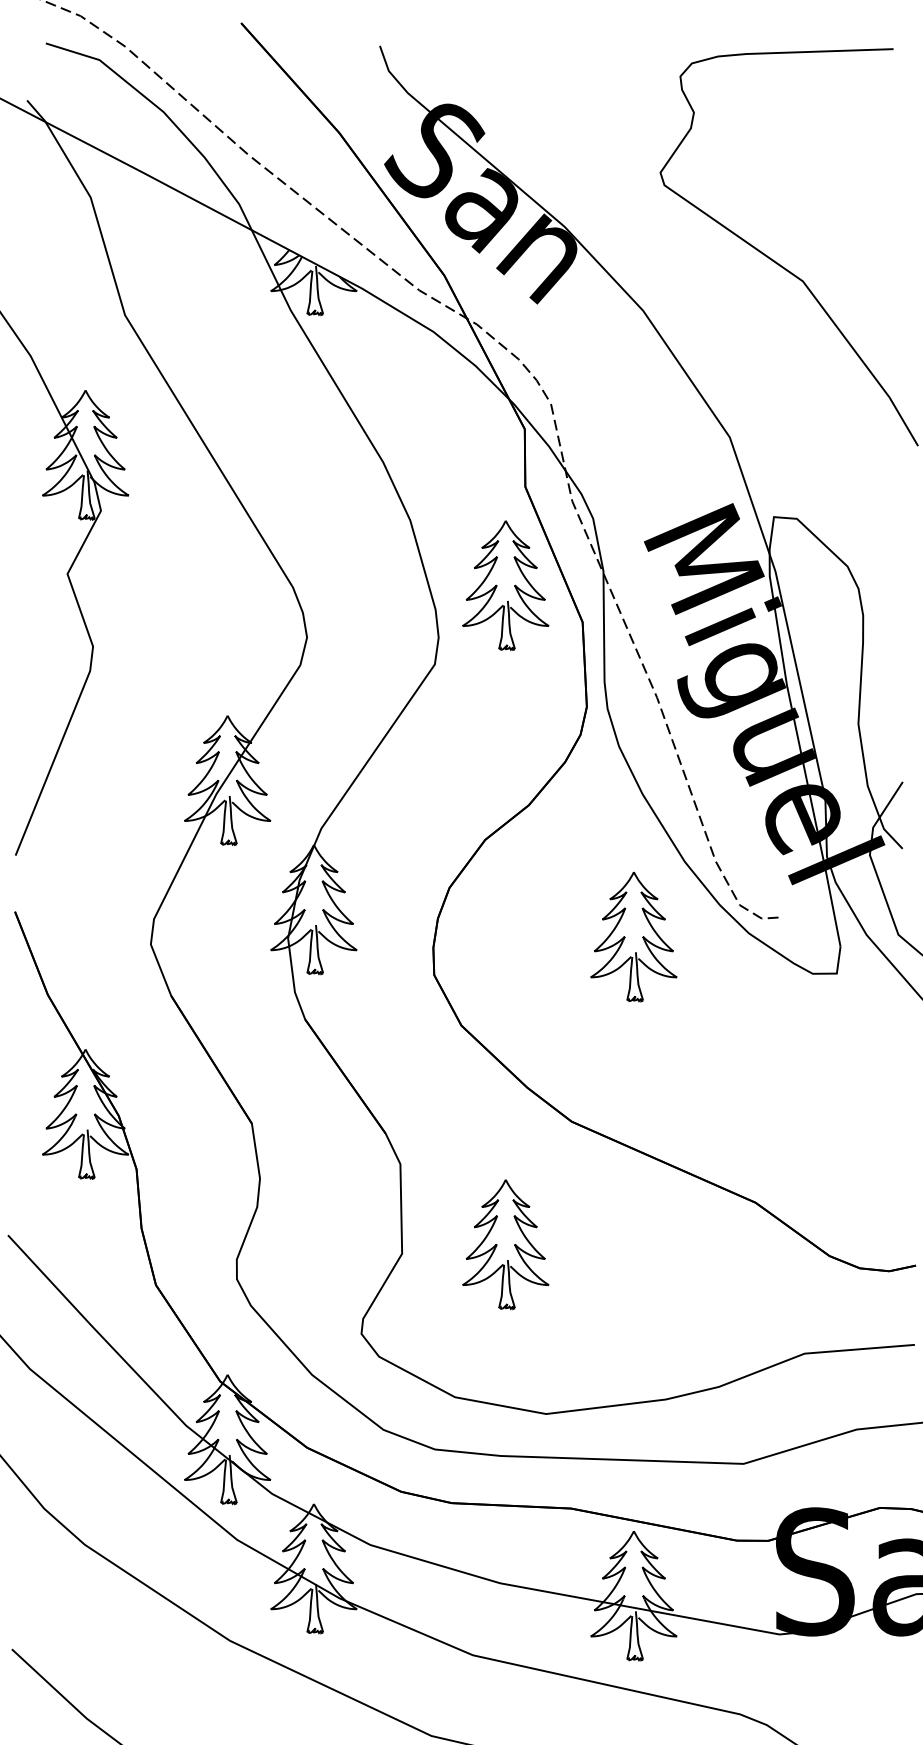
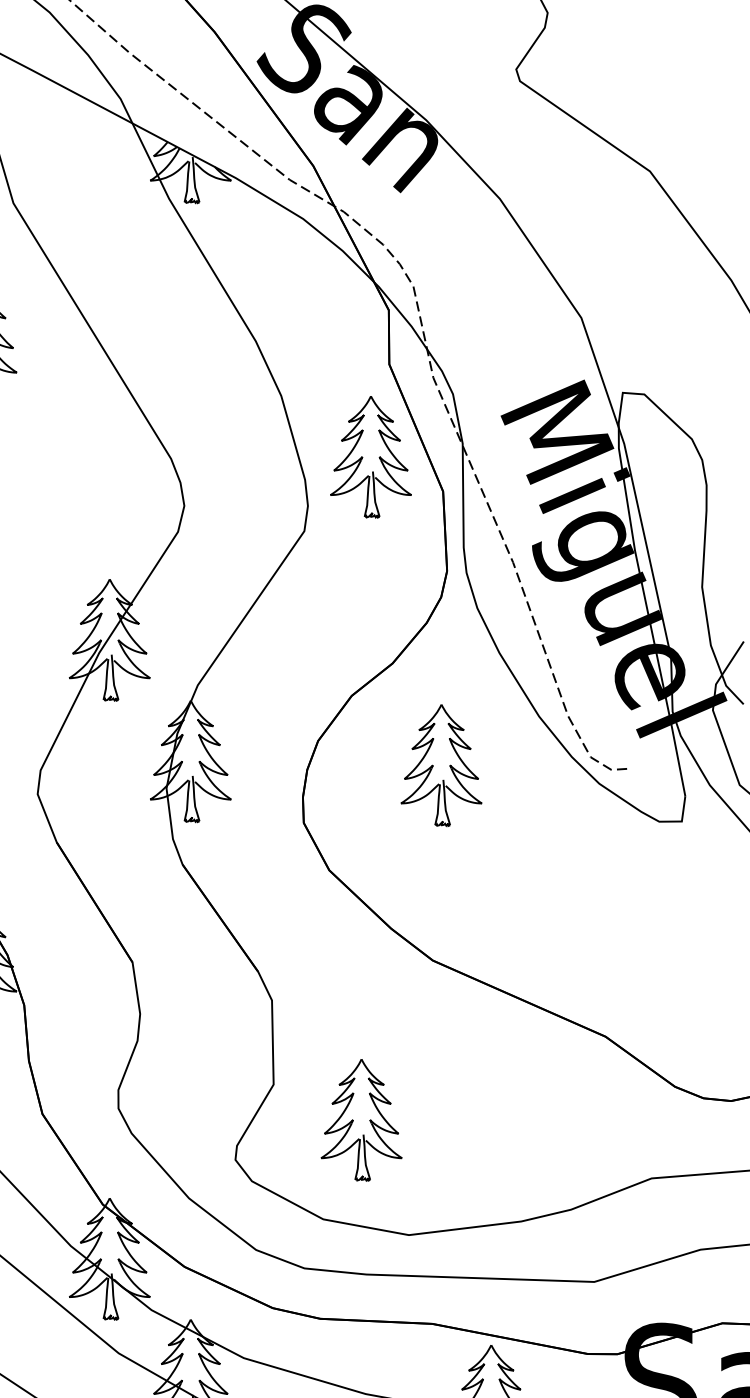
part: (633, 937) -> (441, 766), moved
part: (505, 1244) -> (361, 1120), moved

